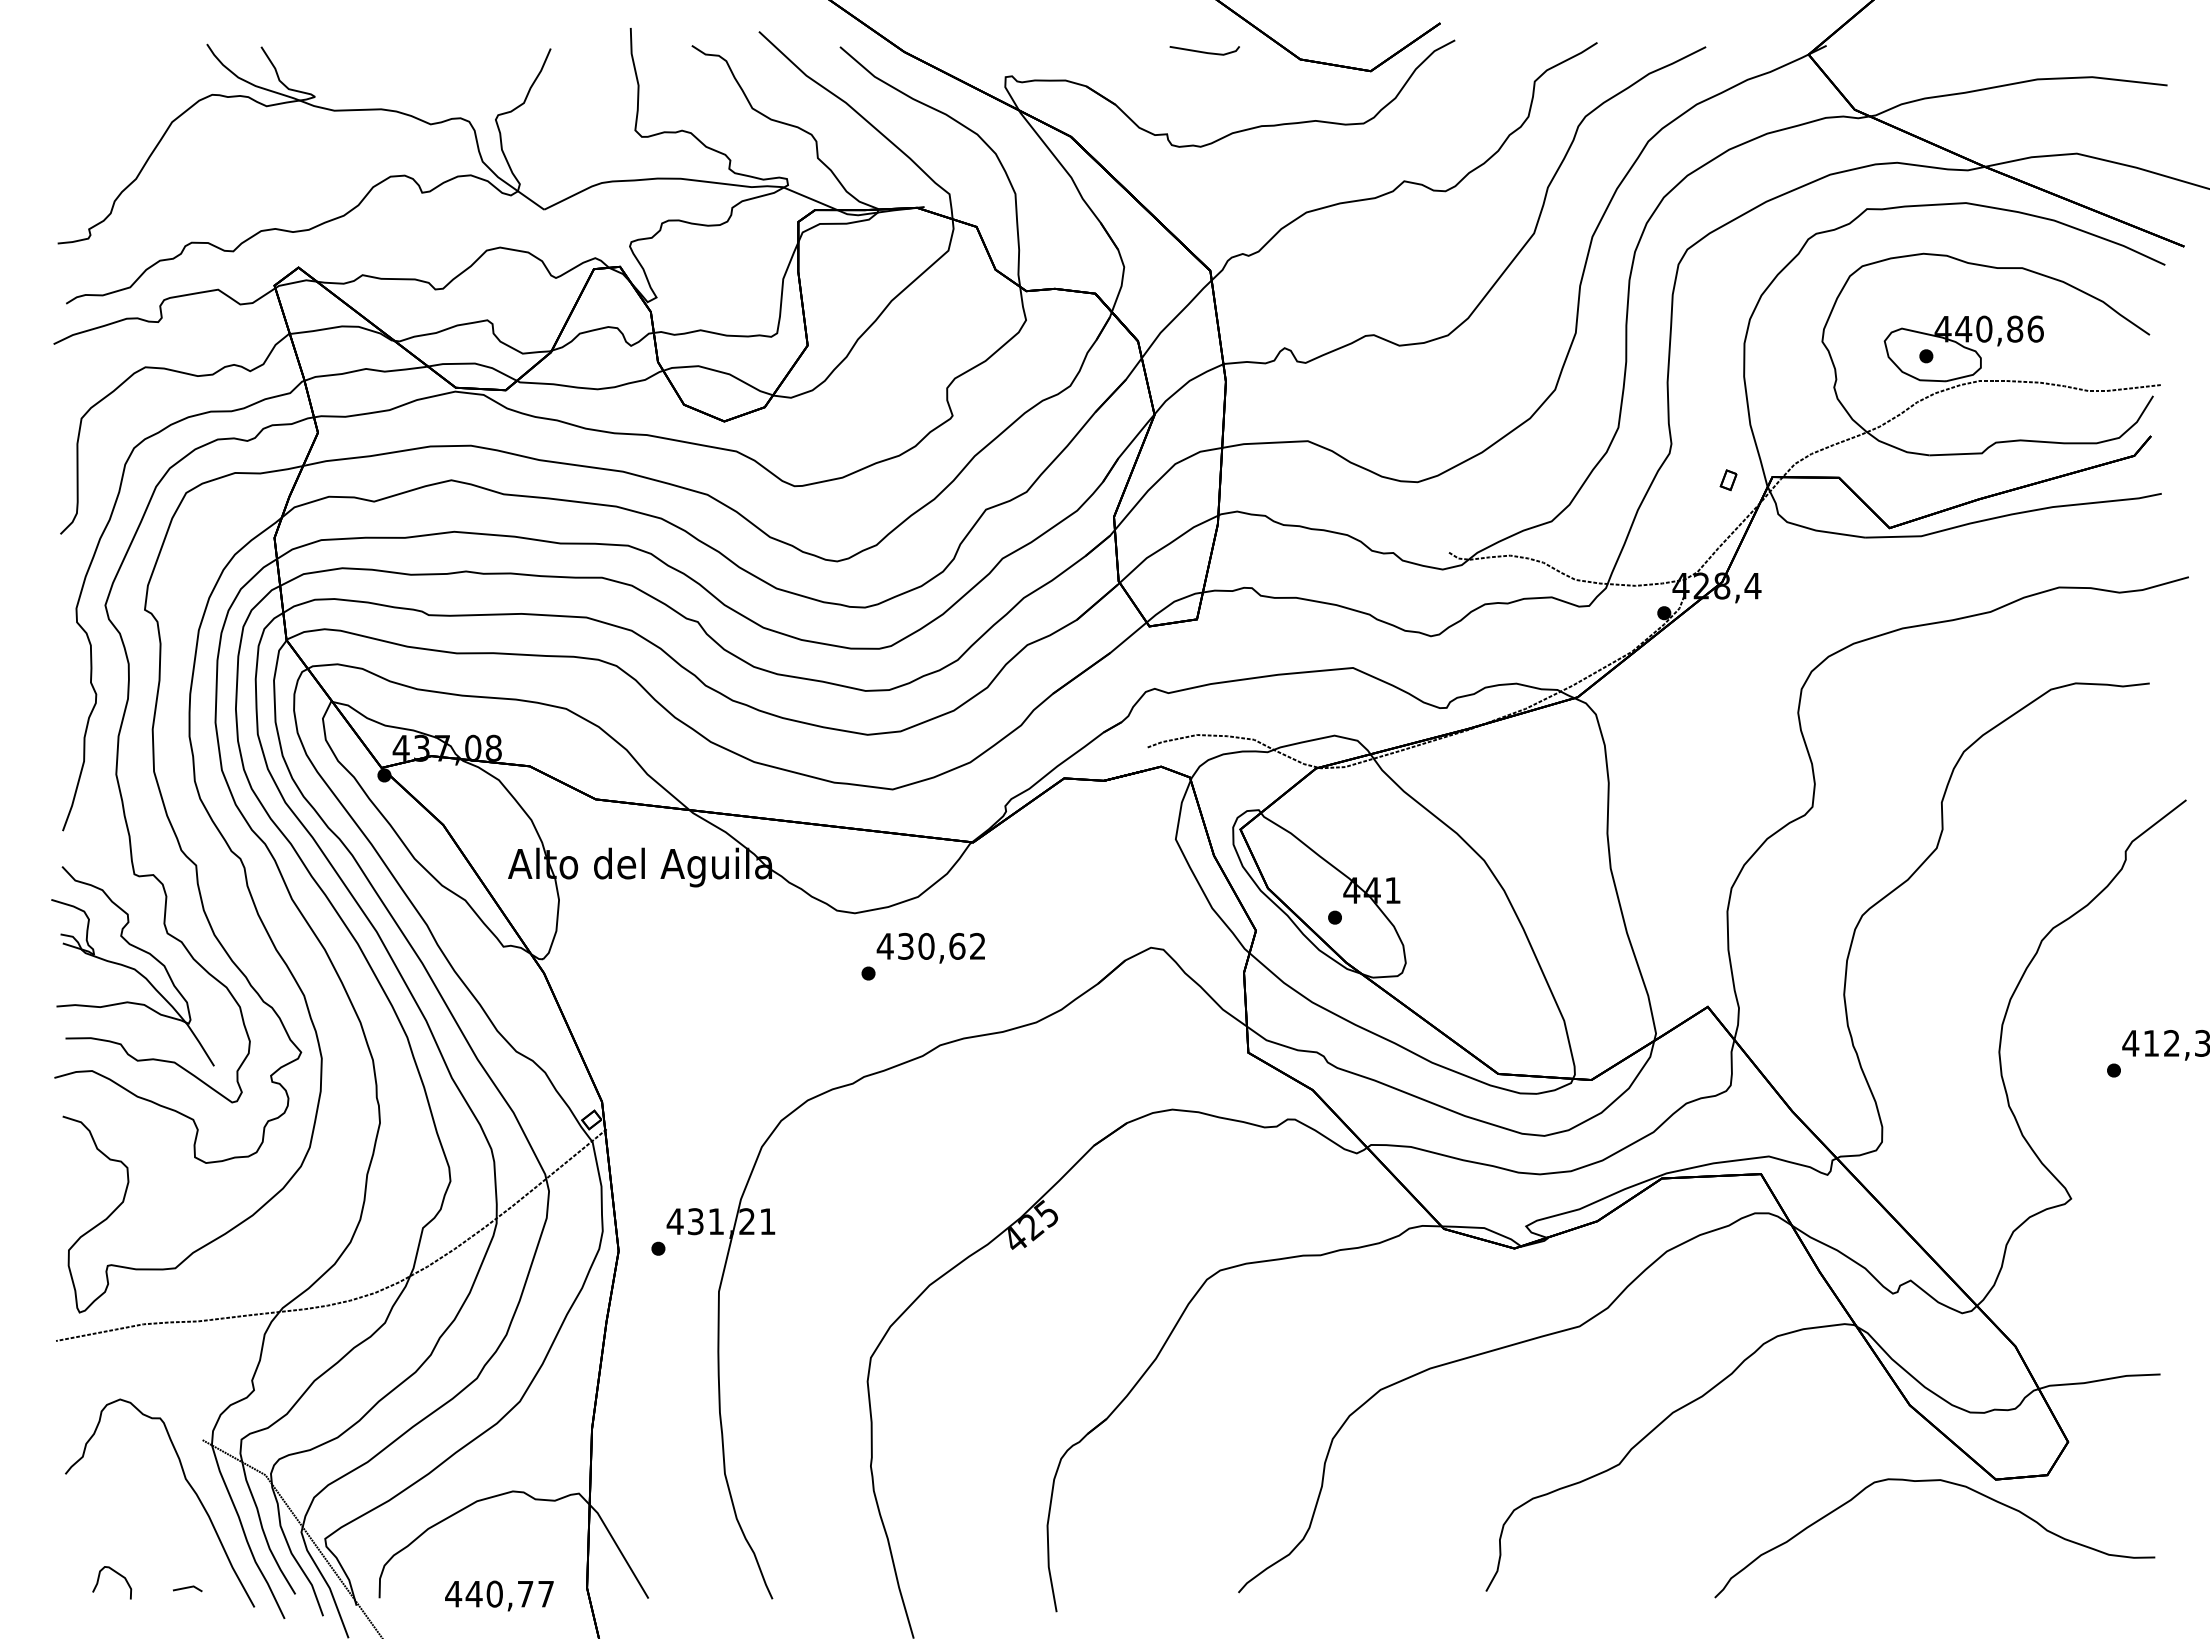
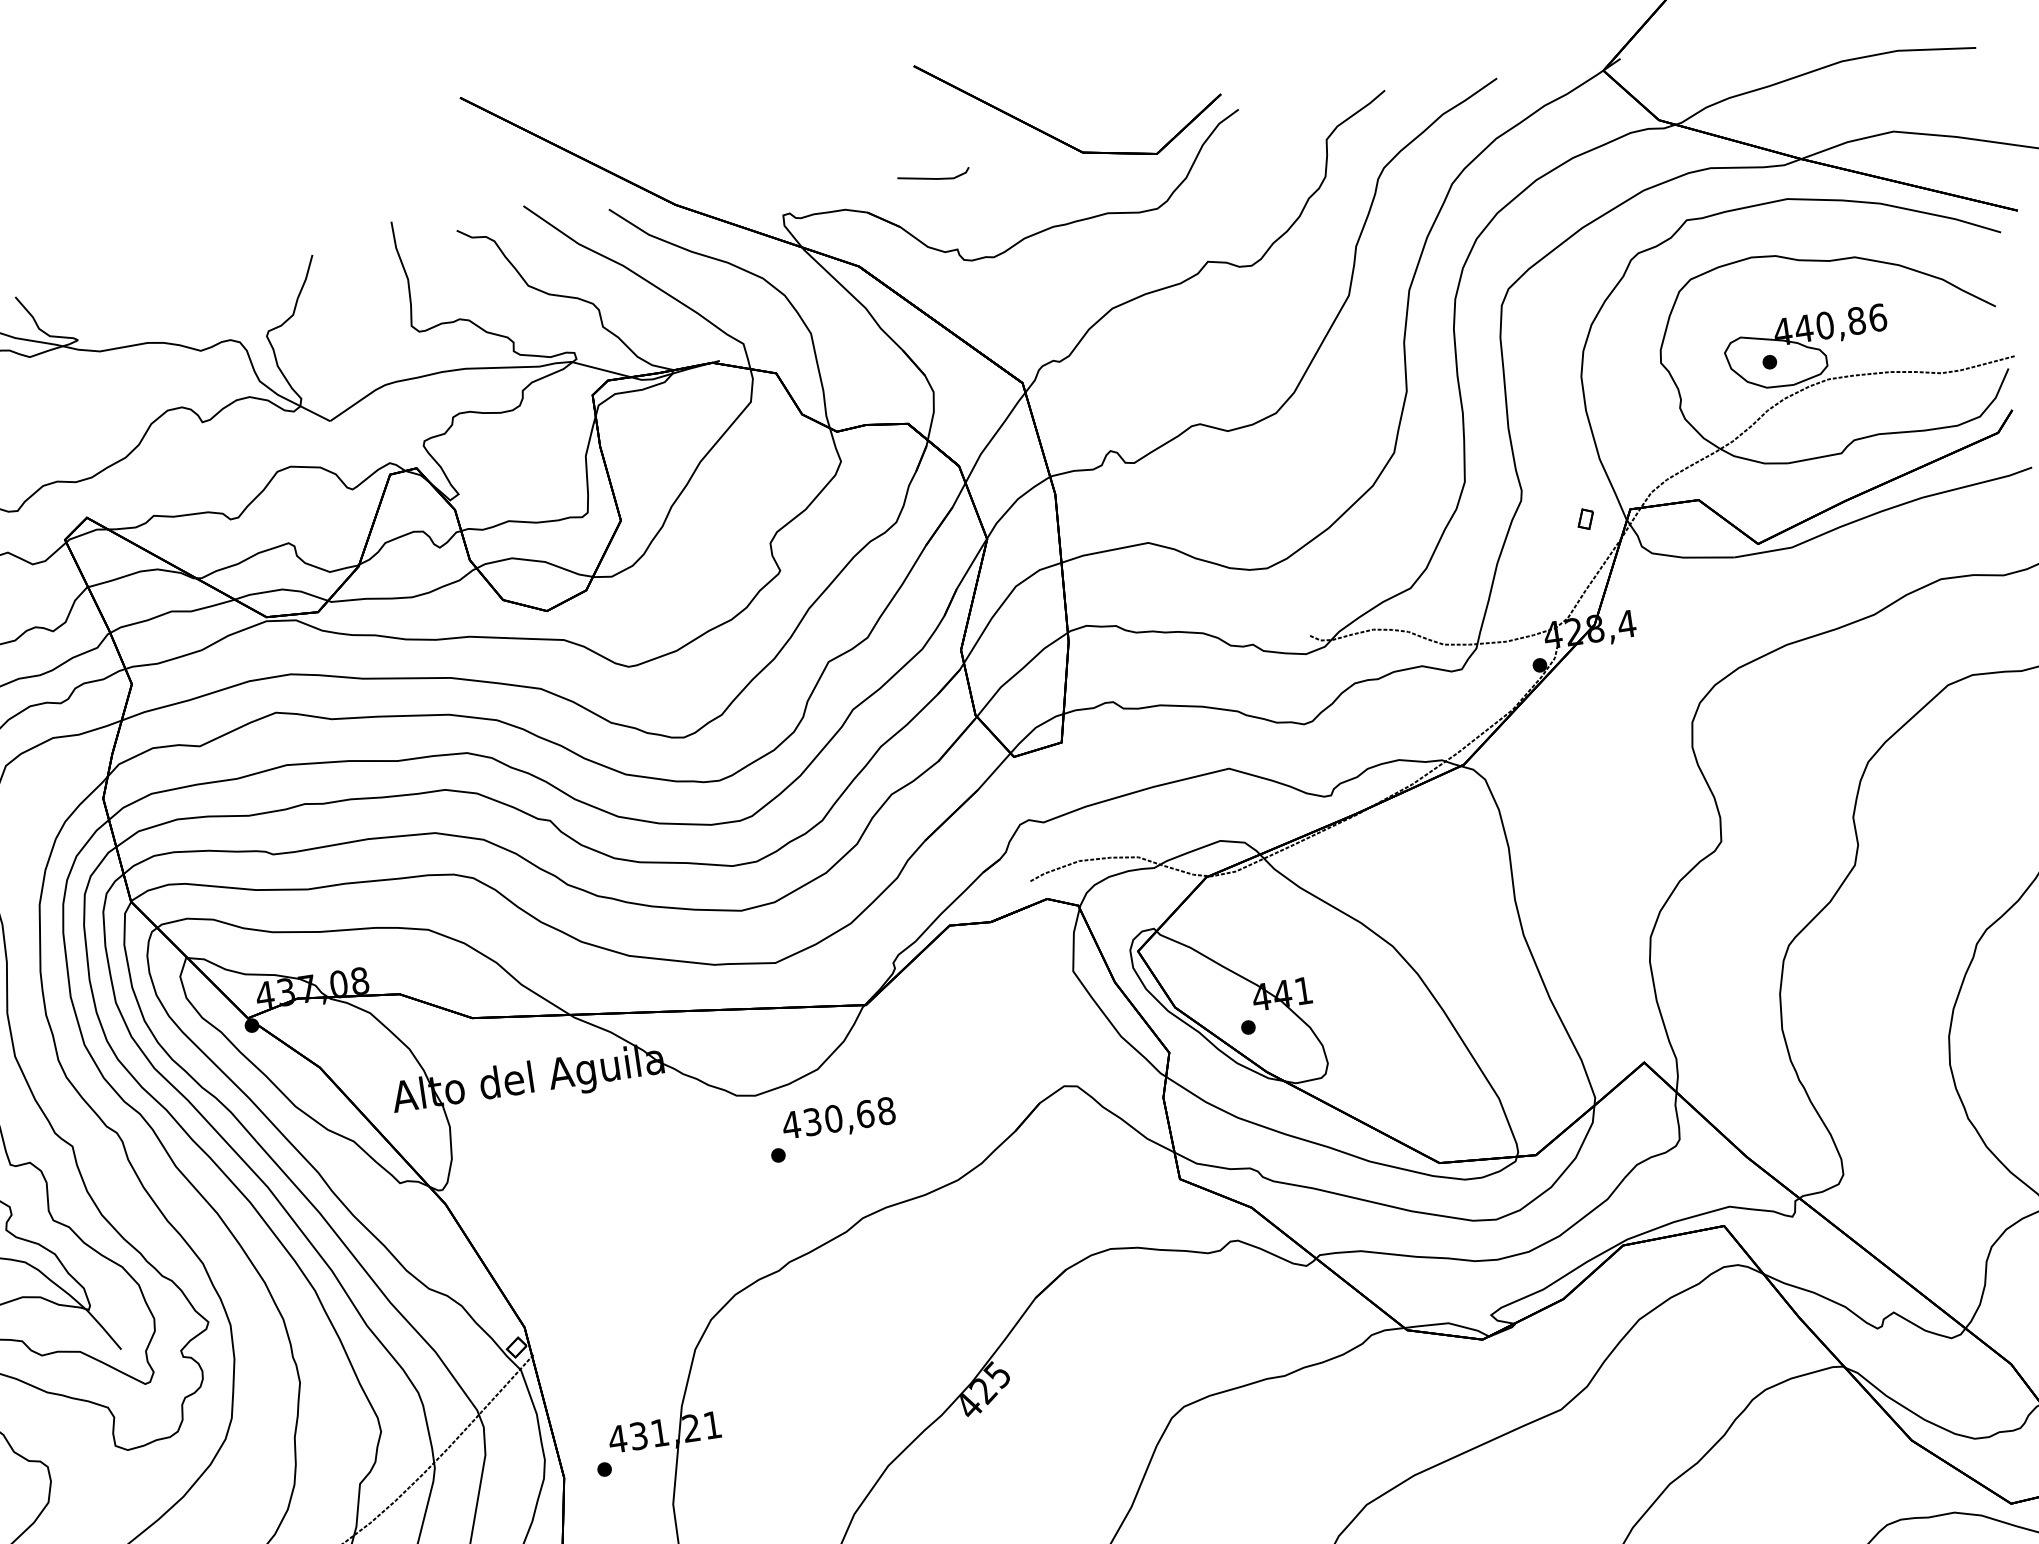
part: (1204, 50) -> (933, 176), moved
text: (977, 946) -> (886, 1111), 430,62 -> 430,68

